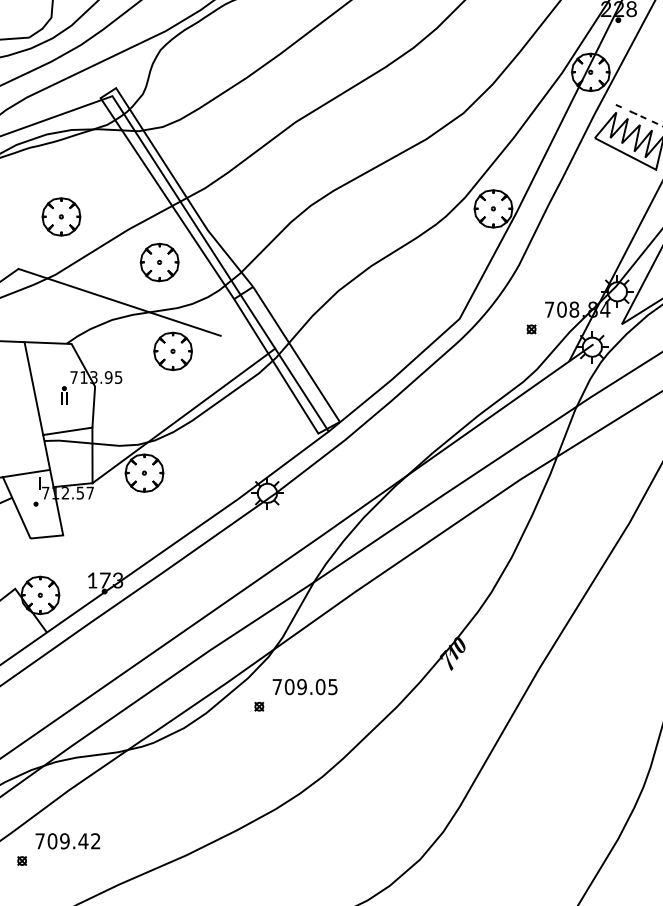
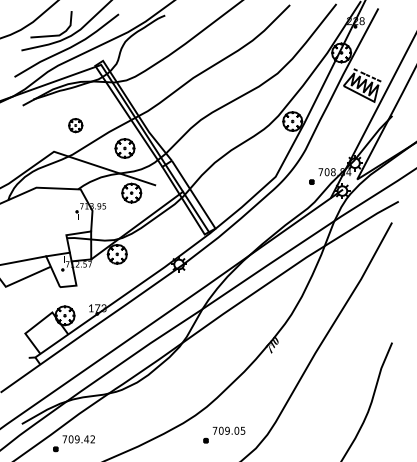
part: (61, 216) -> (75, 125), size x0.7
line: (33, 387) -> (61, 211), removed
part: (296, 694) -> (224, 434), moved

